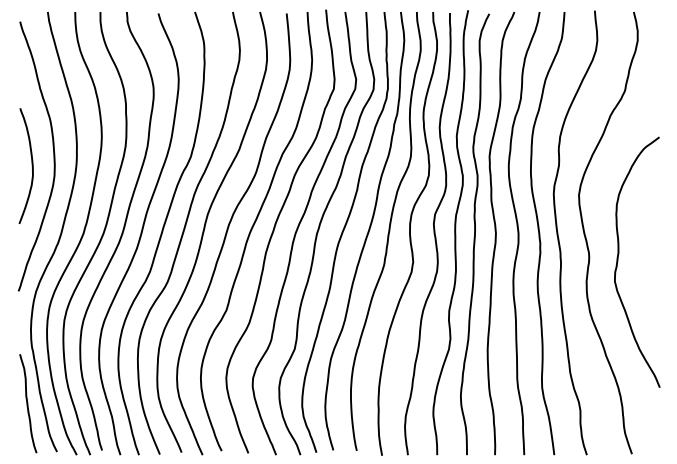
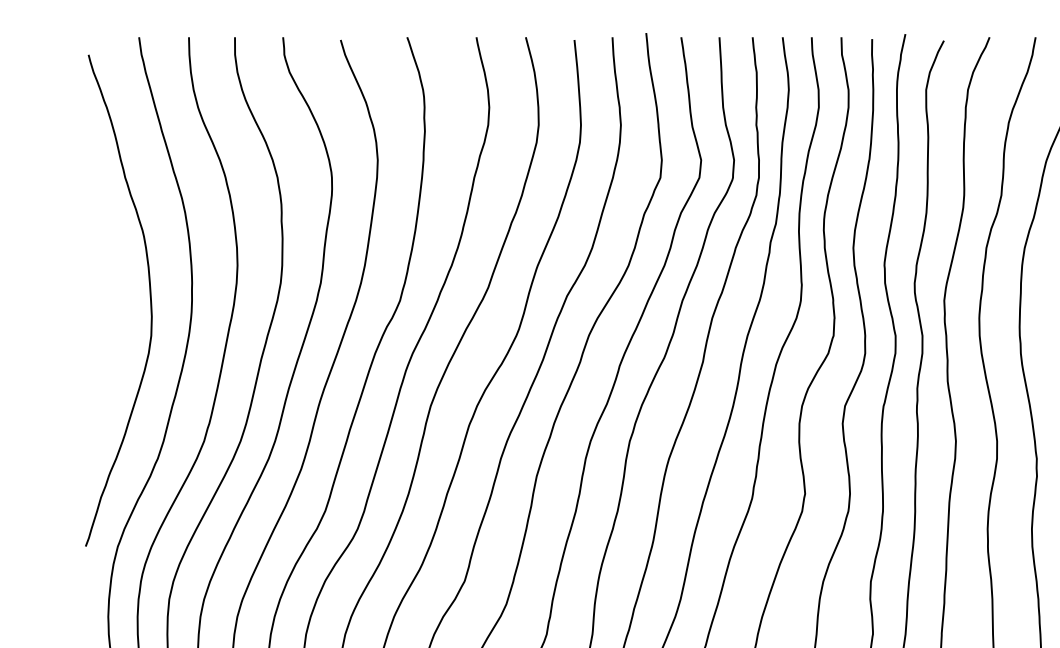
curve: (31, 165) -> (109, 317), removed

